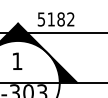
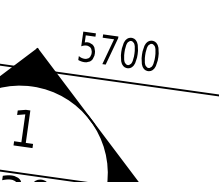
text: (60, 19) -> (128, 52), 5182 -> 5700

